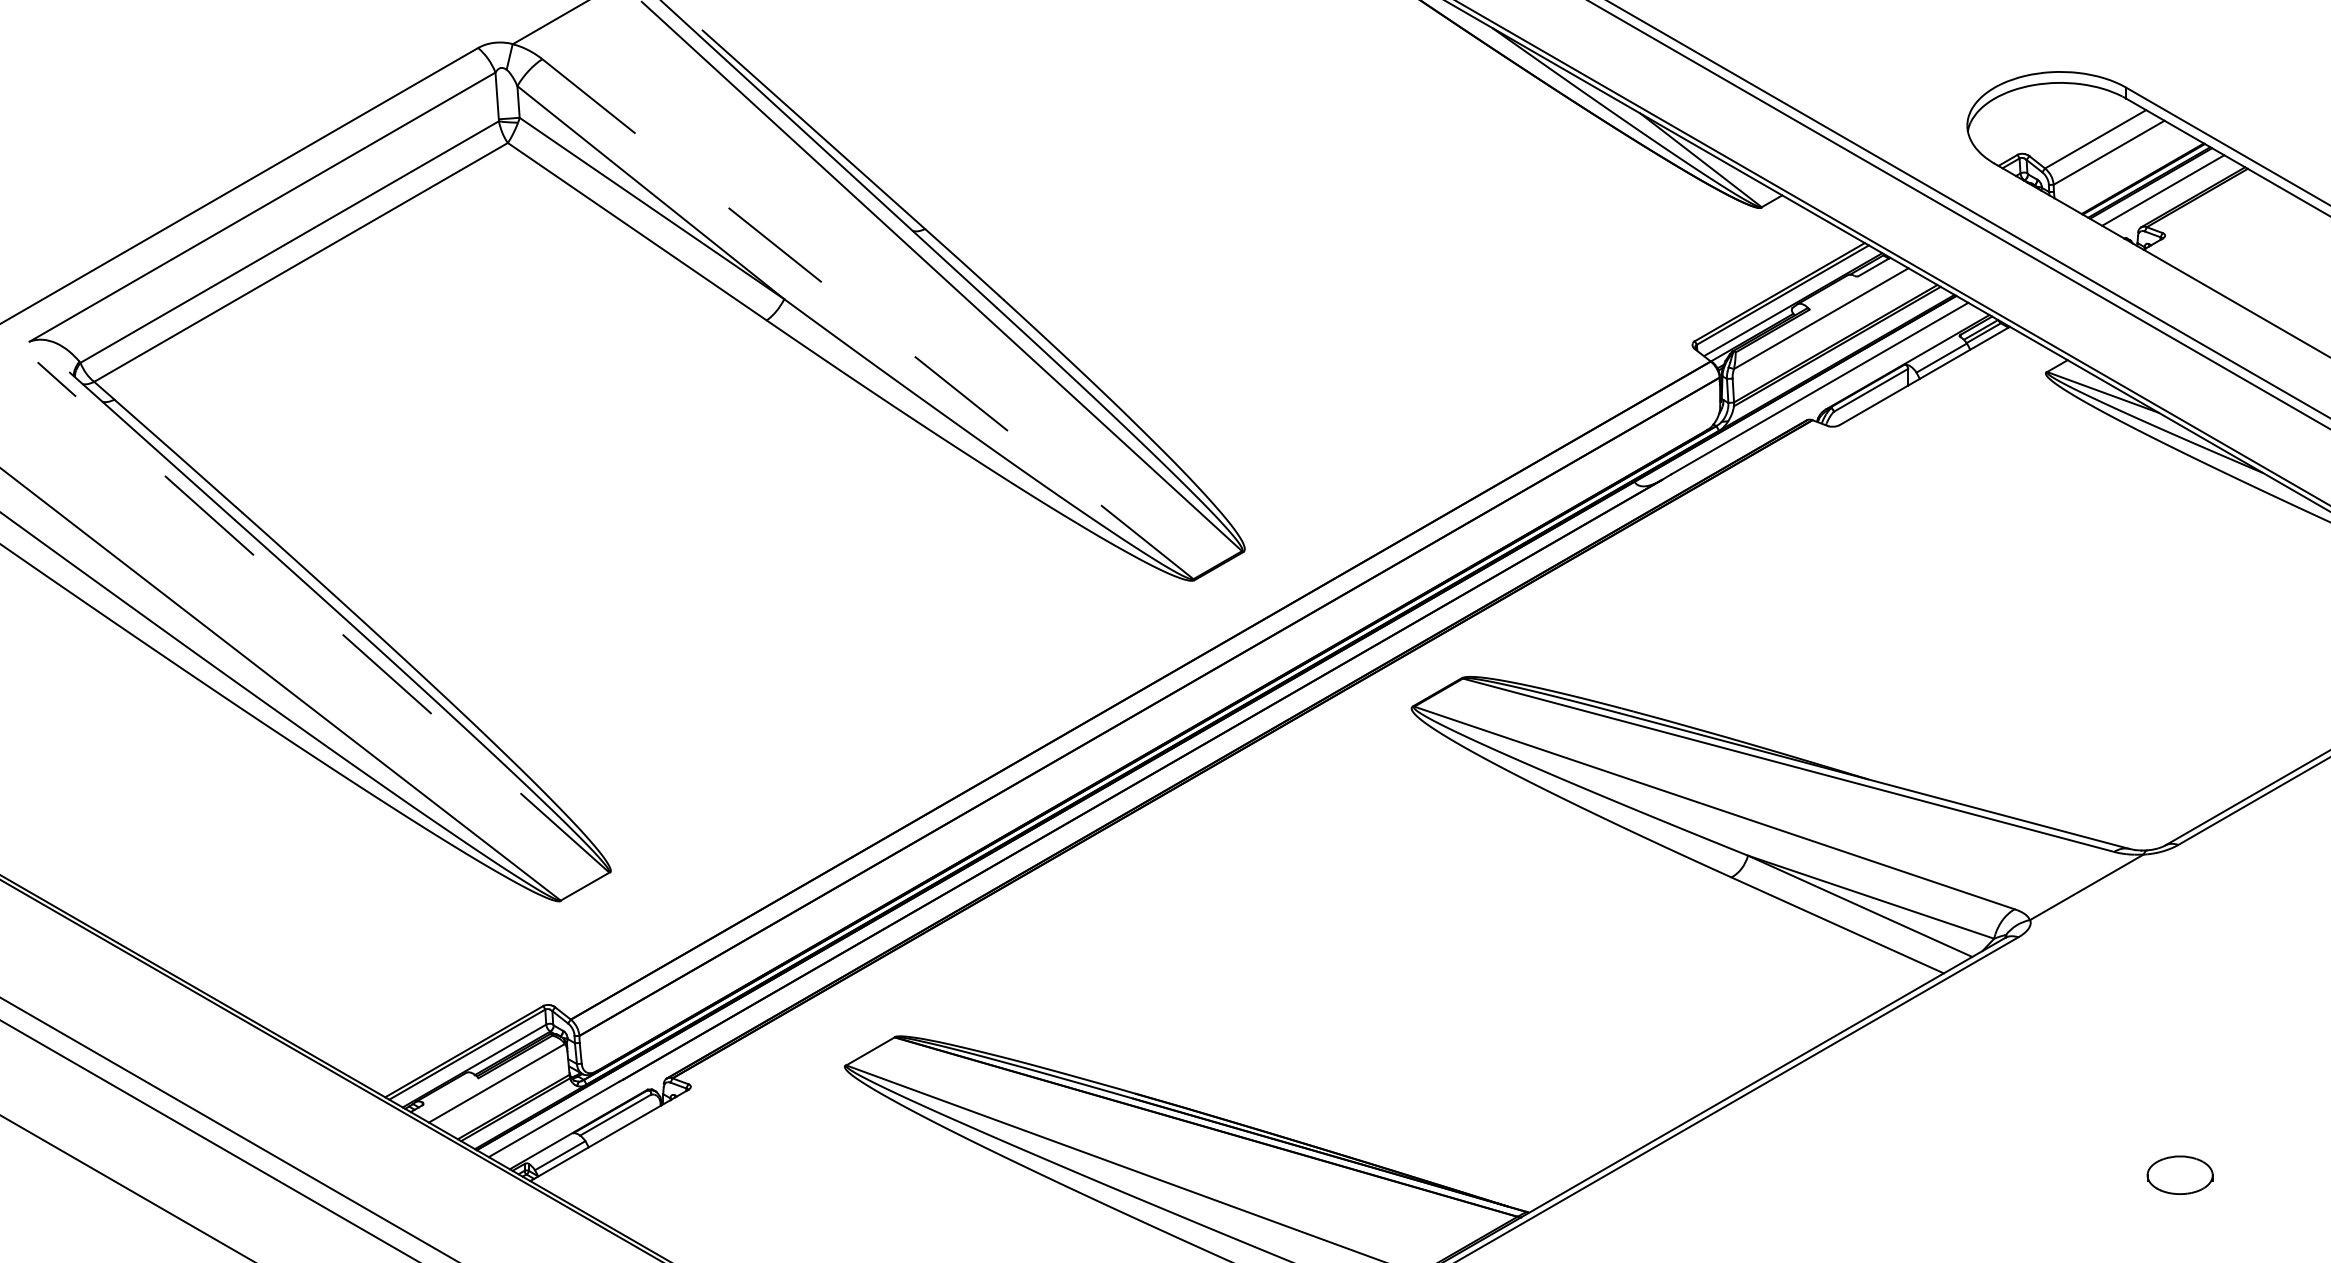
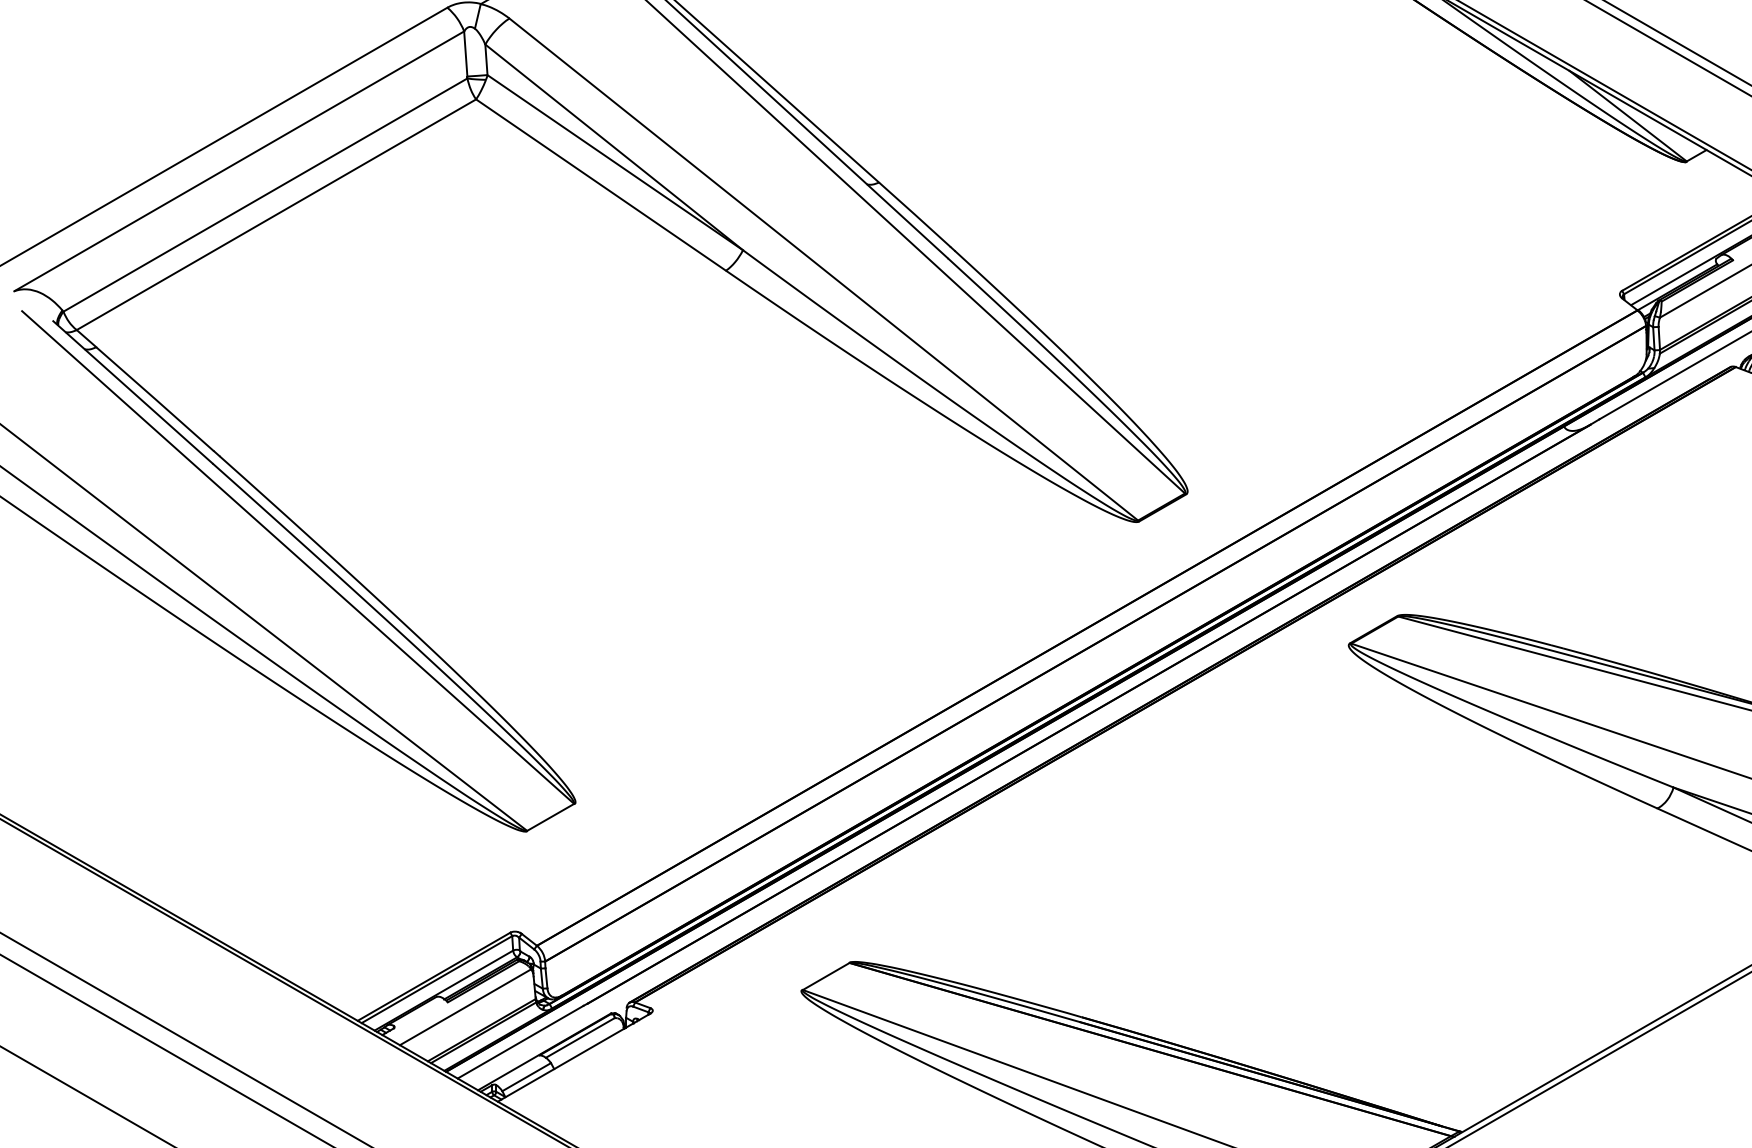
line: (867, 319) -> (823, 269), dashed -> solid
line: (323, 617) -> (298, 557), dashed -> solid

